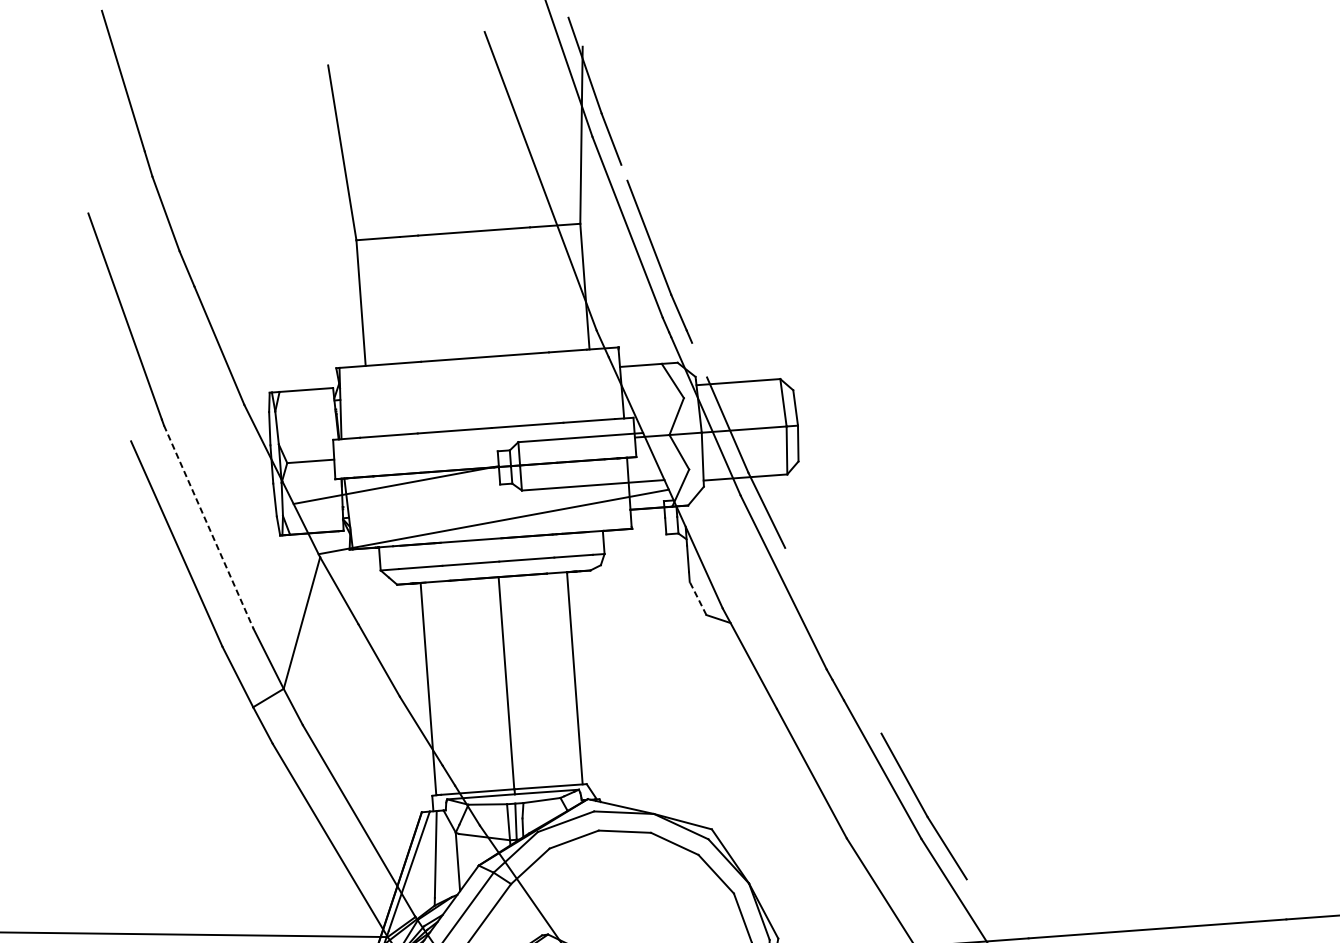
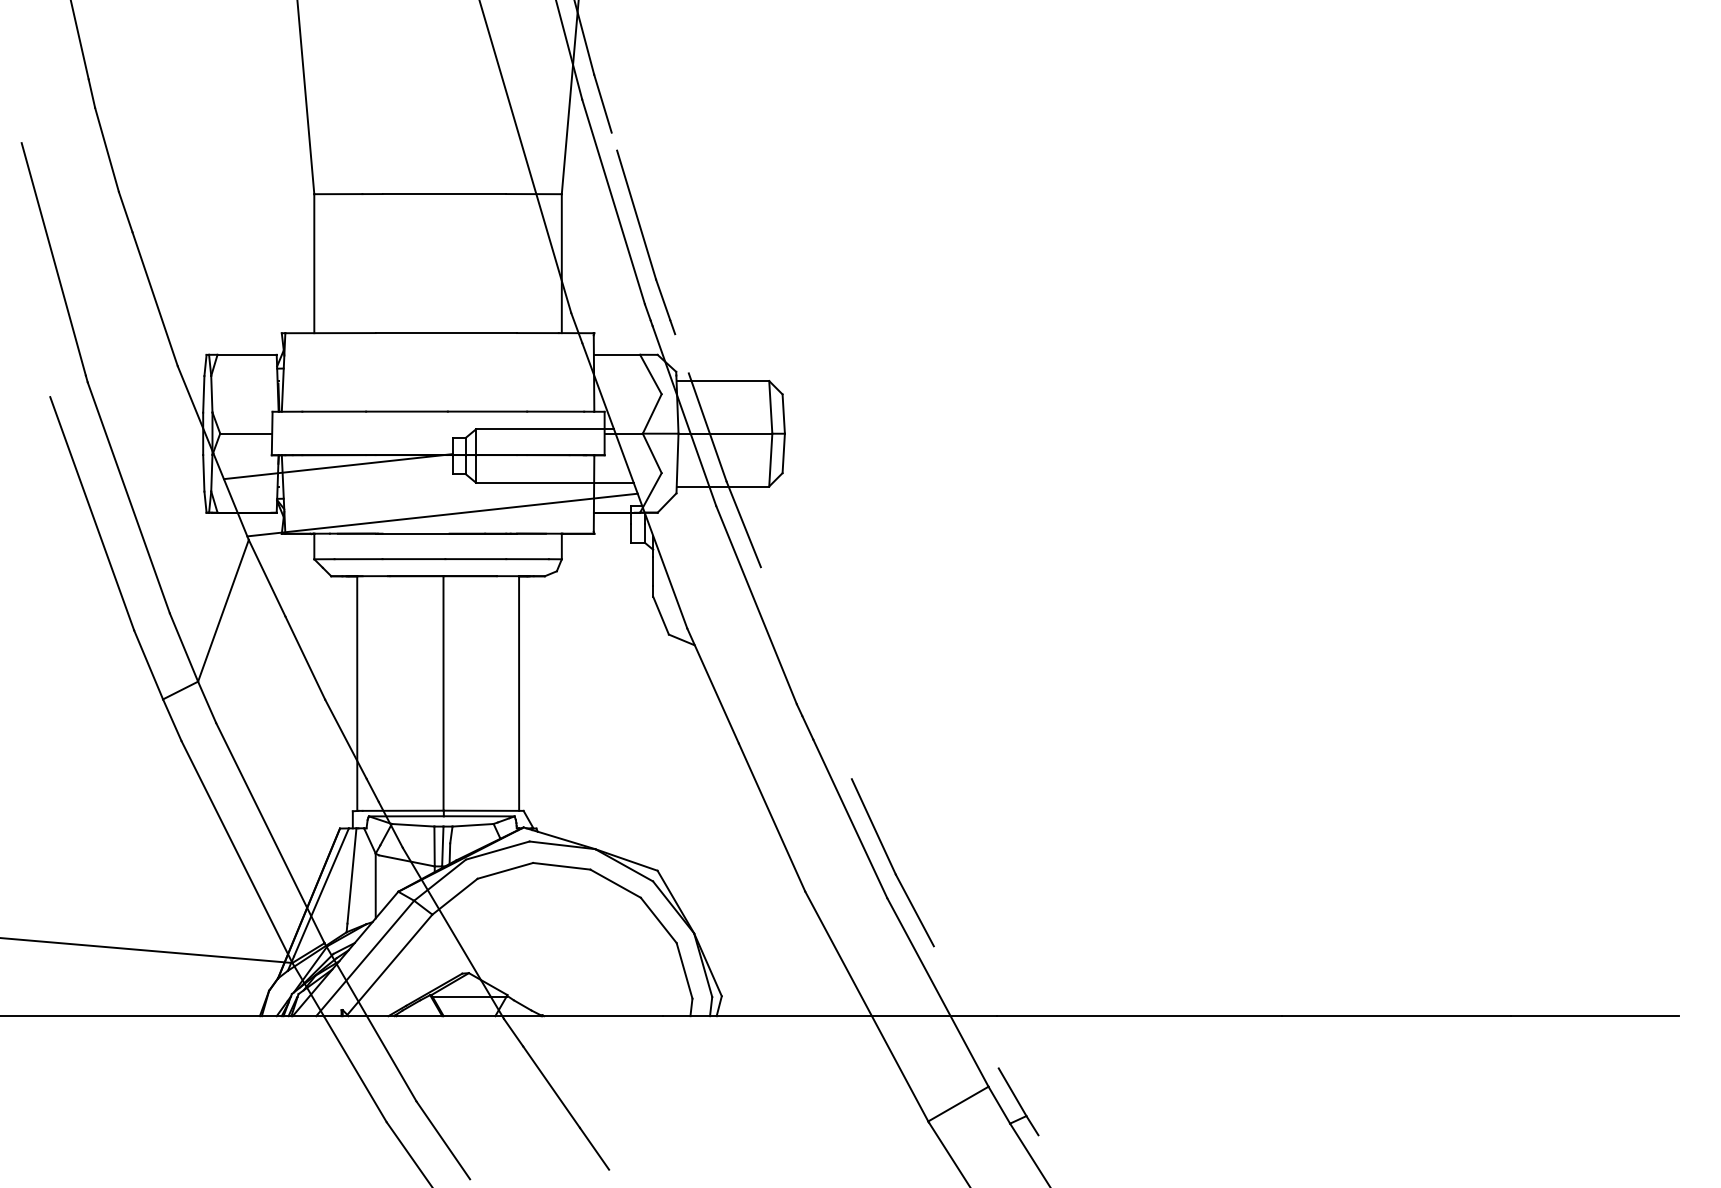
line: (208, 526) -> (128, 497), dashed -> solid
line: (697, 598) -> (660, 615), dashed -> solid

